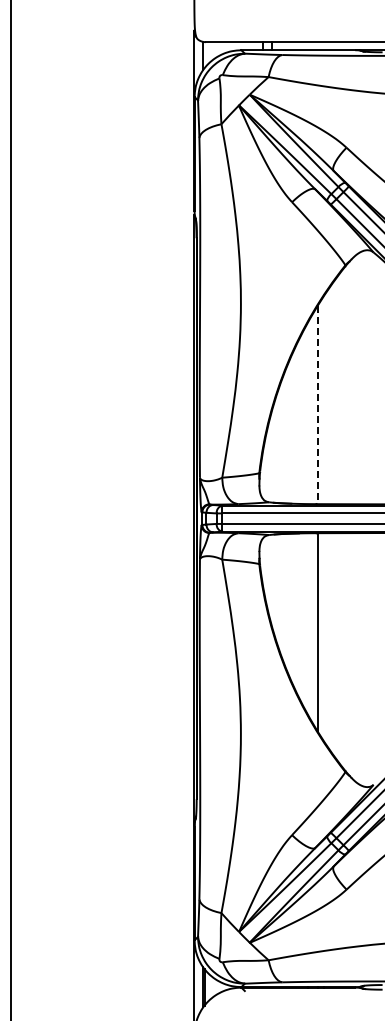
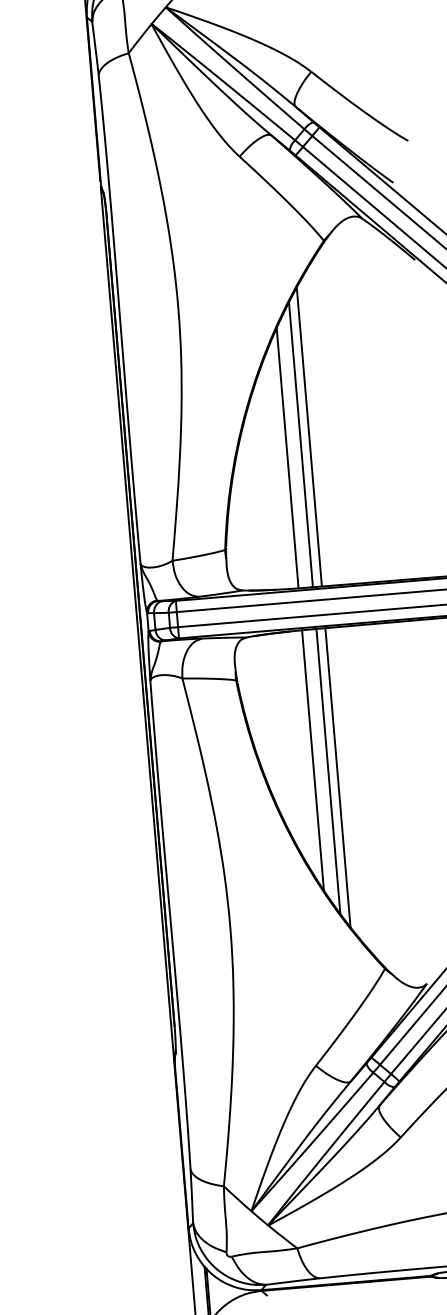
line: (324, 399) -> (309, 436), added
line: (317, 405) -> (300, 445), dashed -> solid
line: (307, 413) -> (287, 458), added
line: (307, 623) -> (312, 759), added
line: (324, 637) -> (338, 777), added

